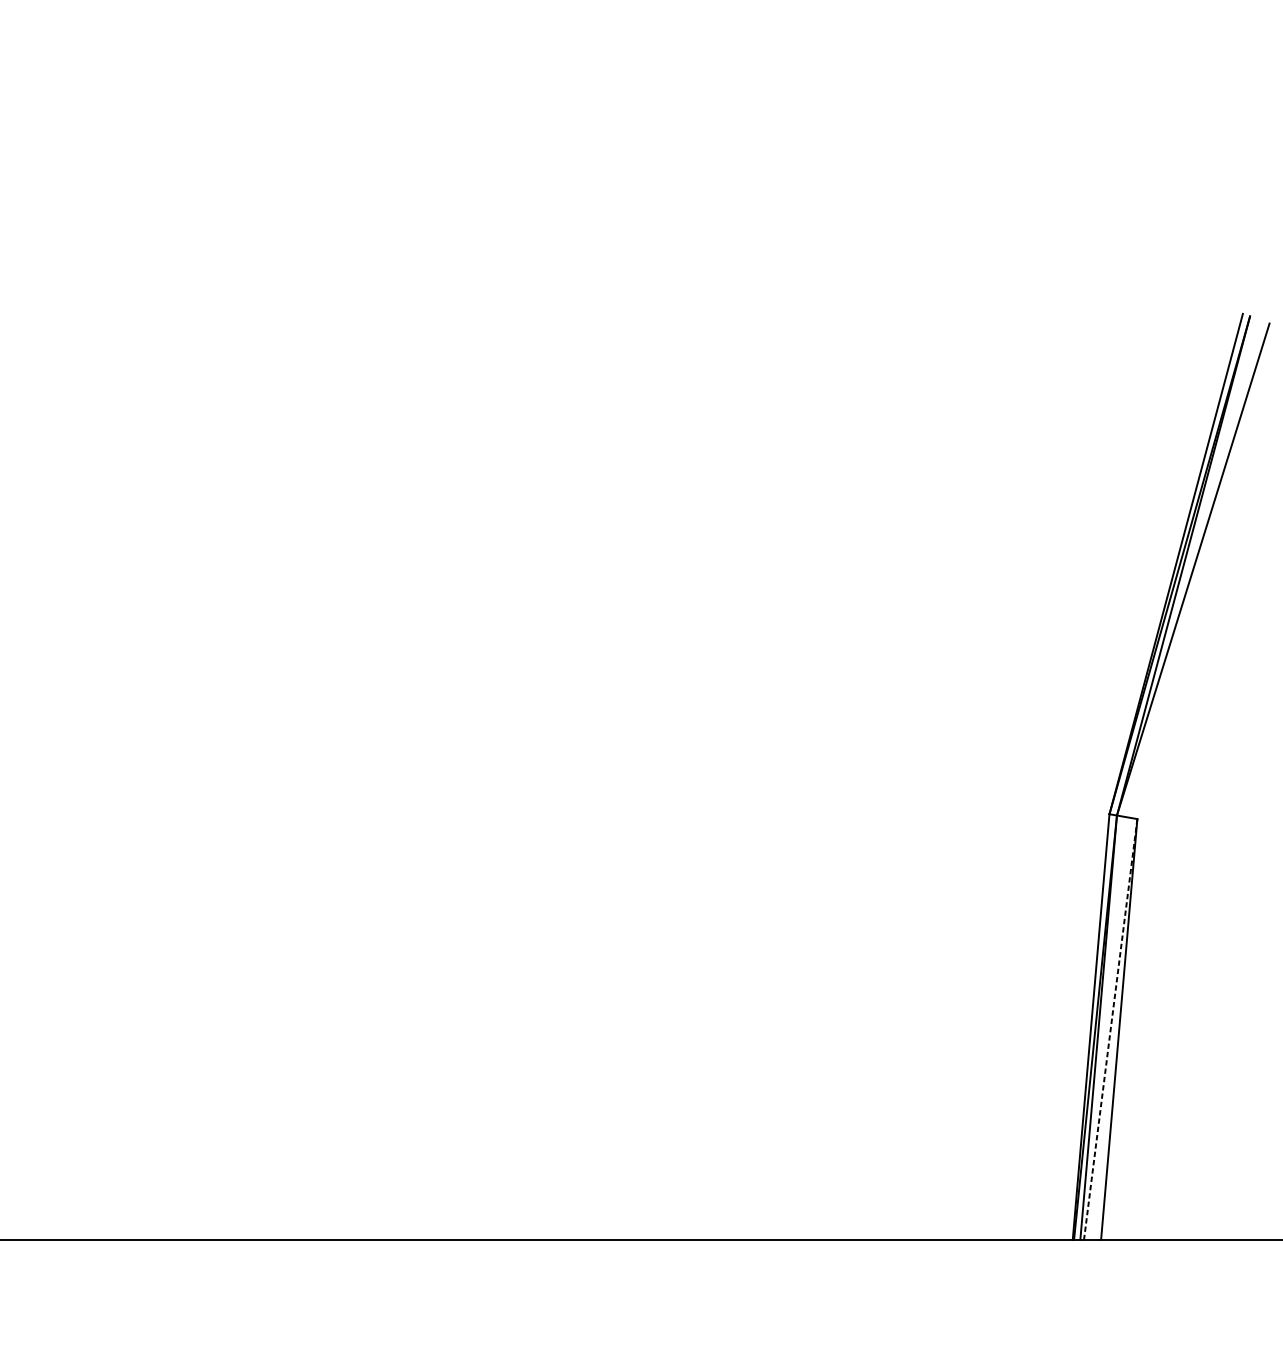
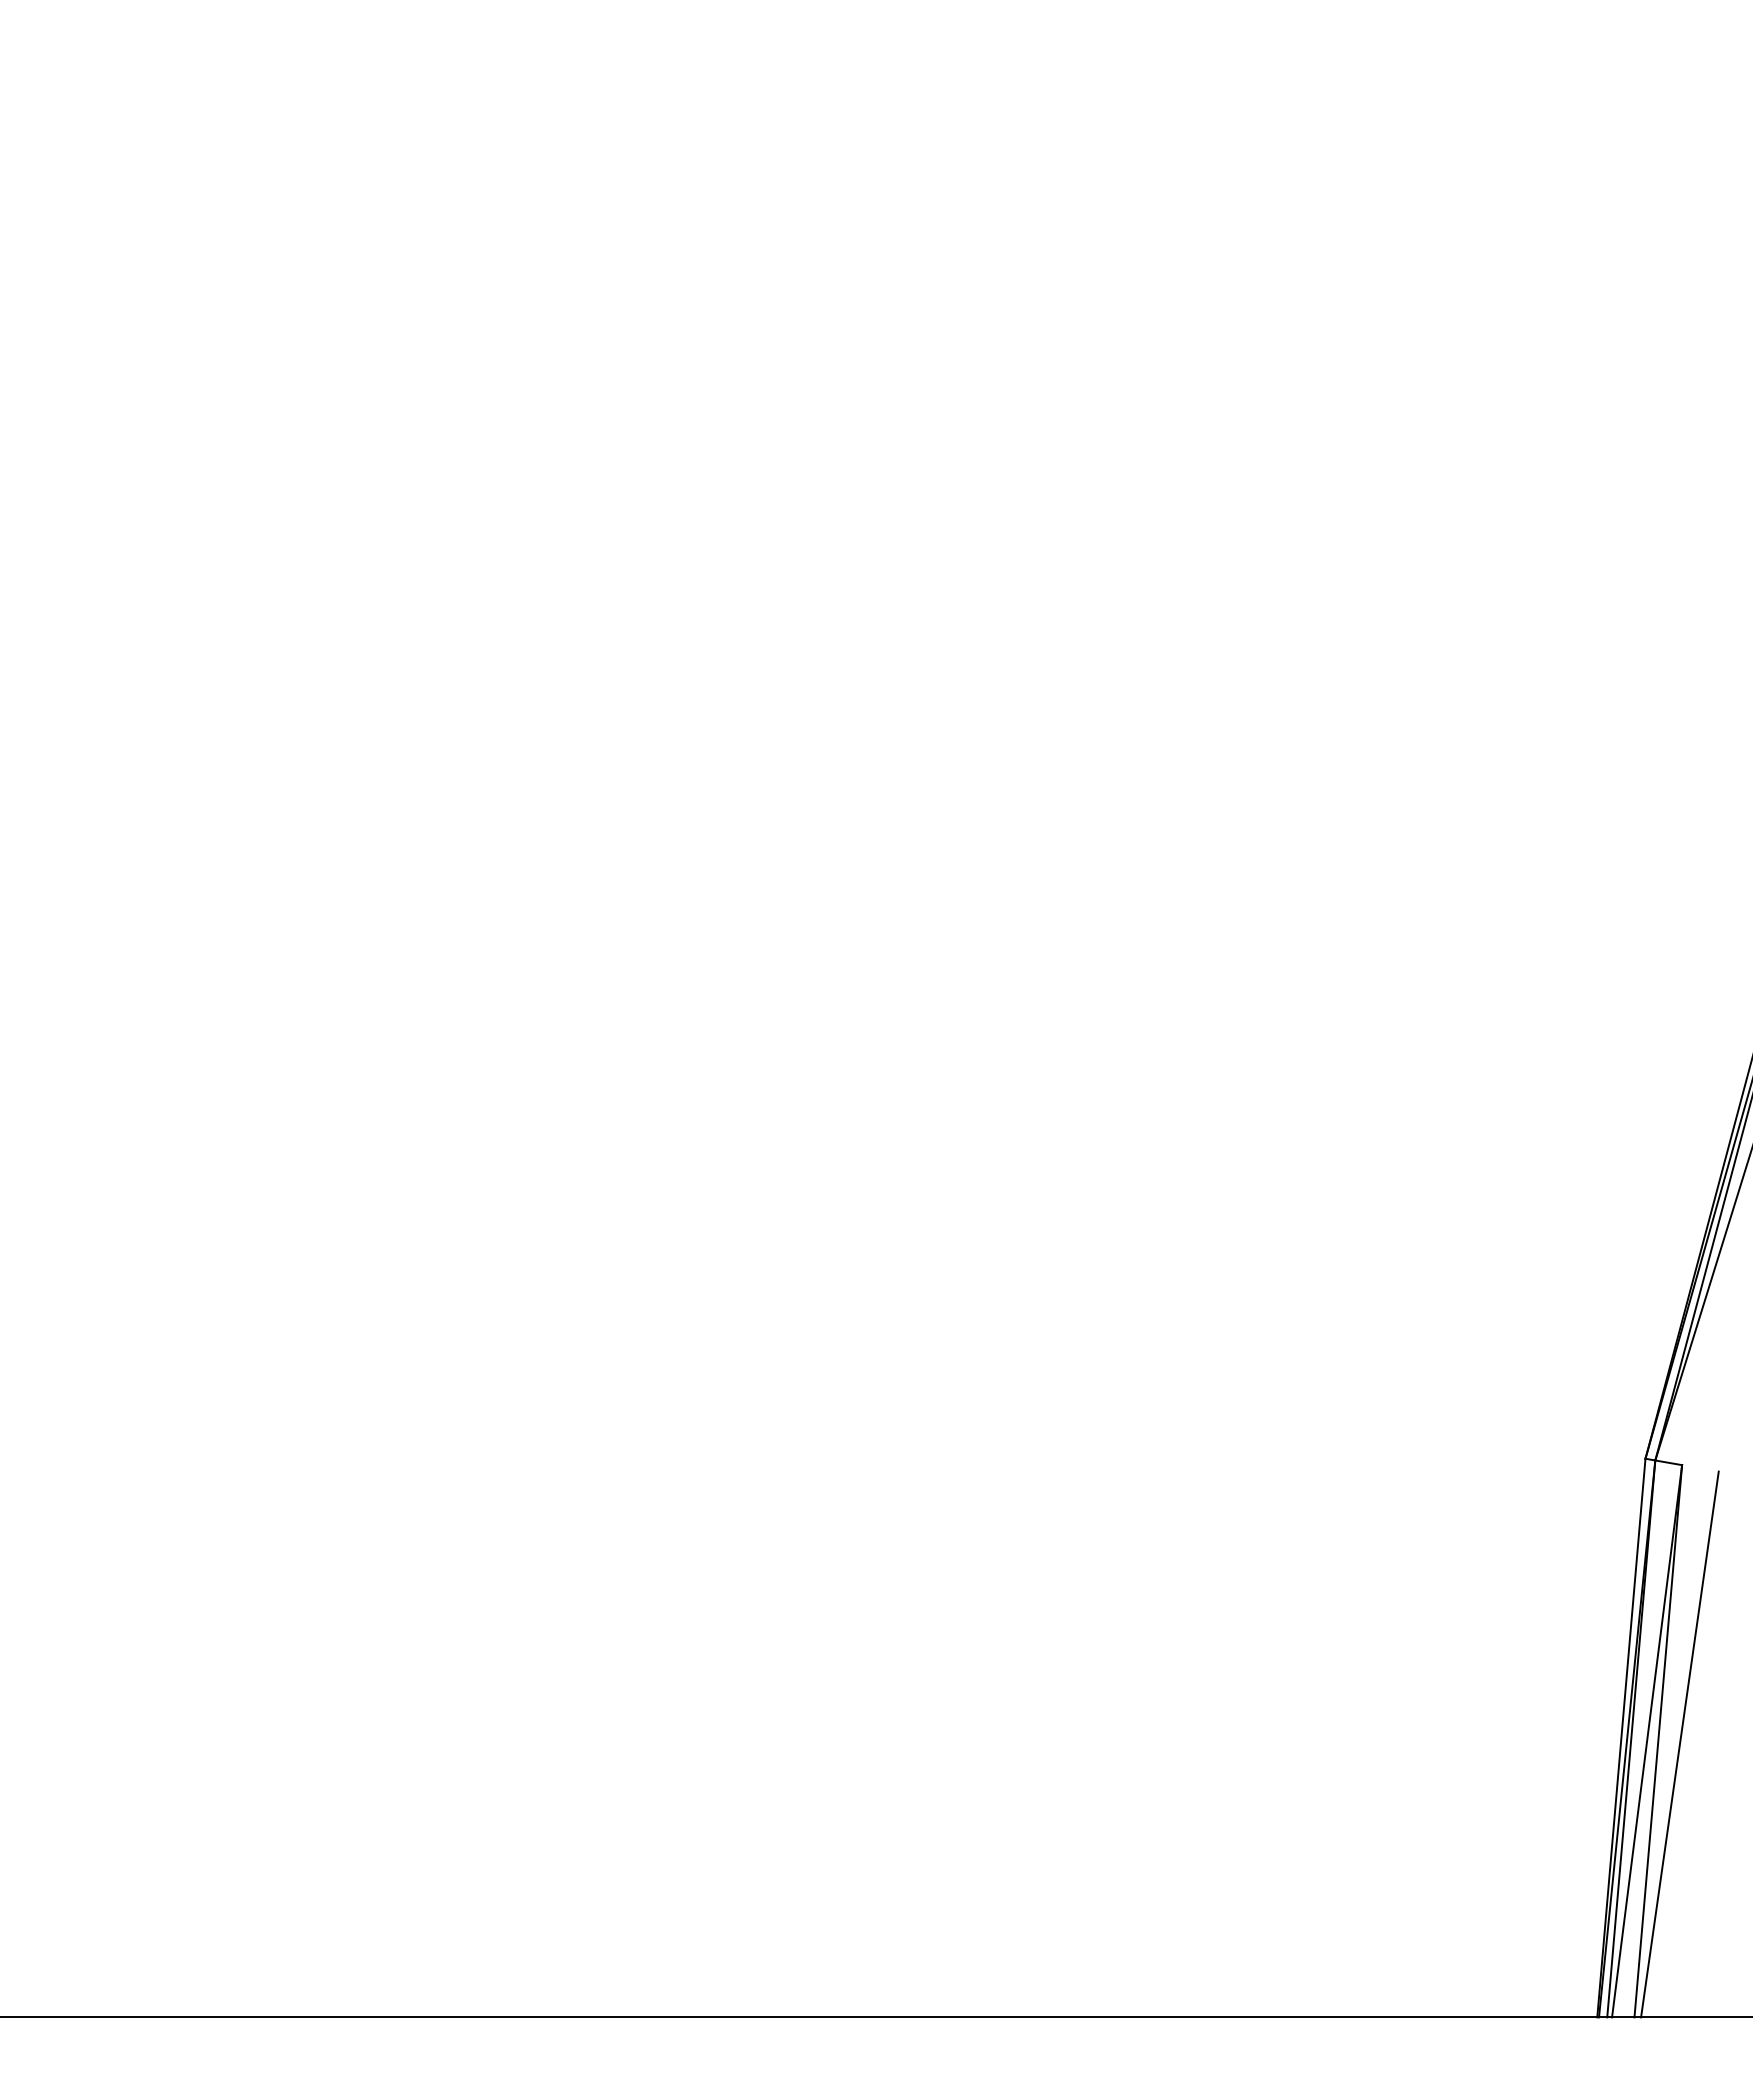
line: (1111, 1029) -> (1647, 1741), dashed -> solid
line: (1135, 1031) -> (1679, 1744), added

